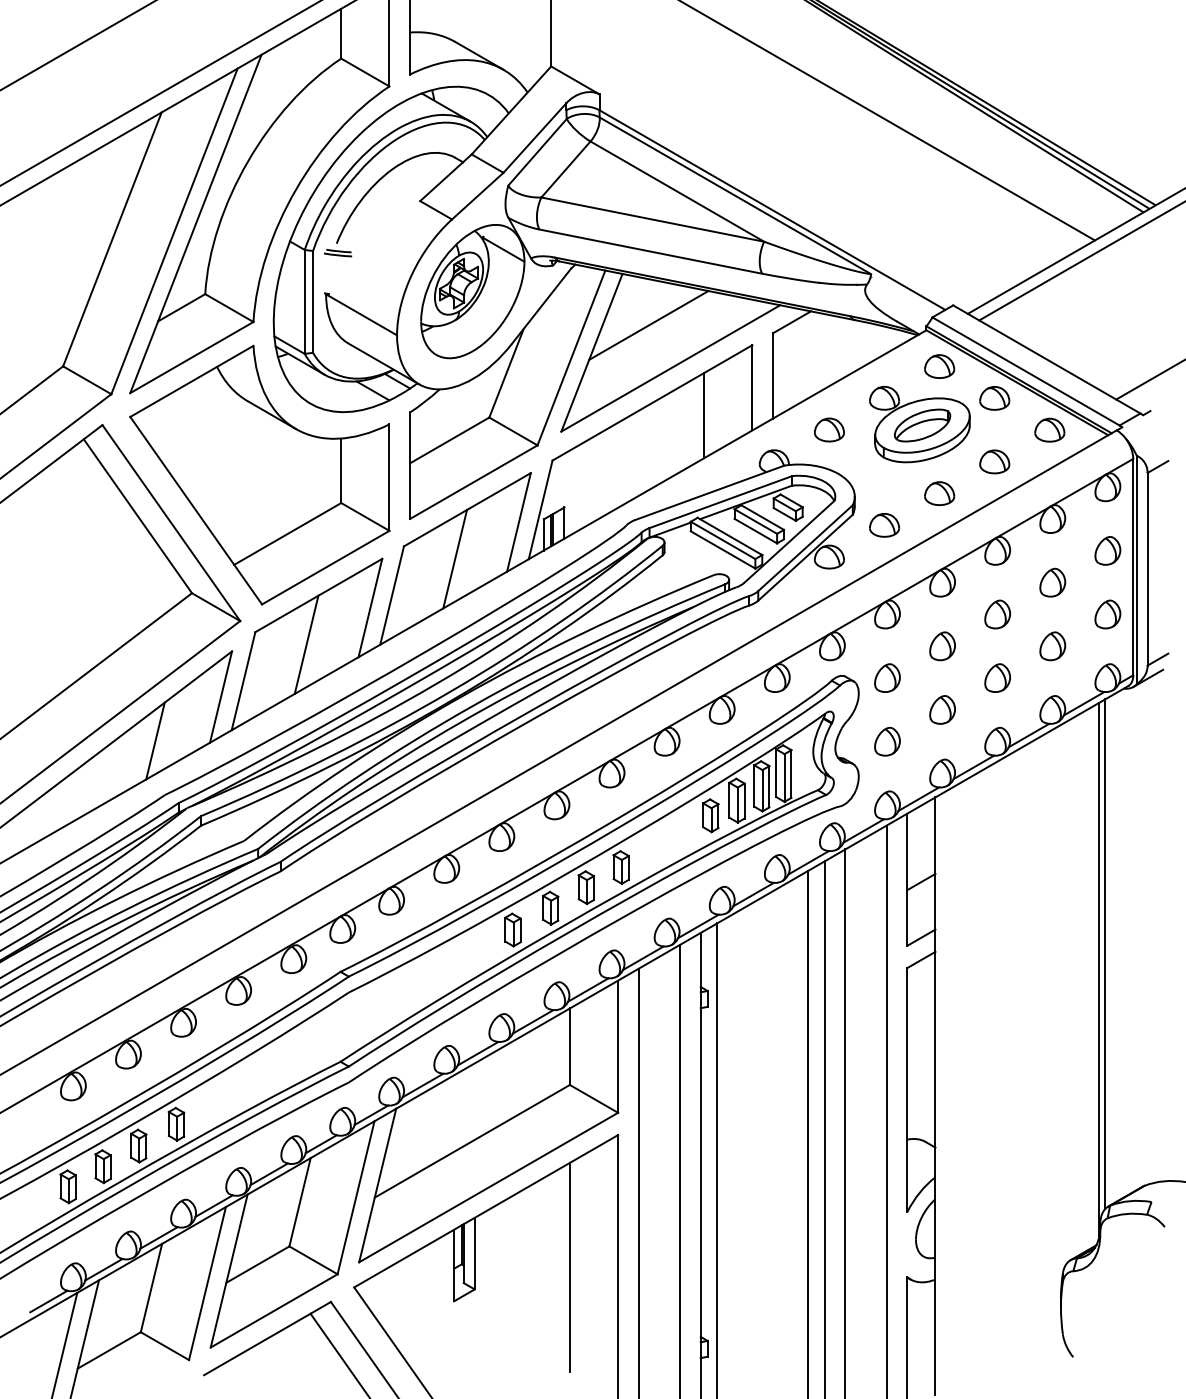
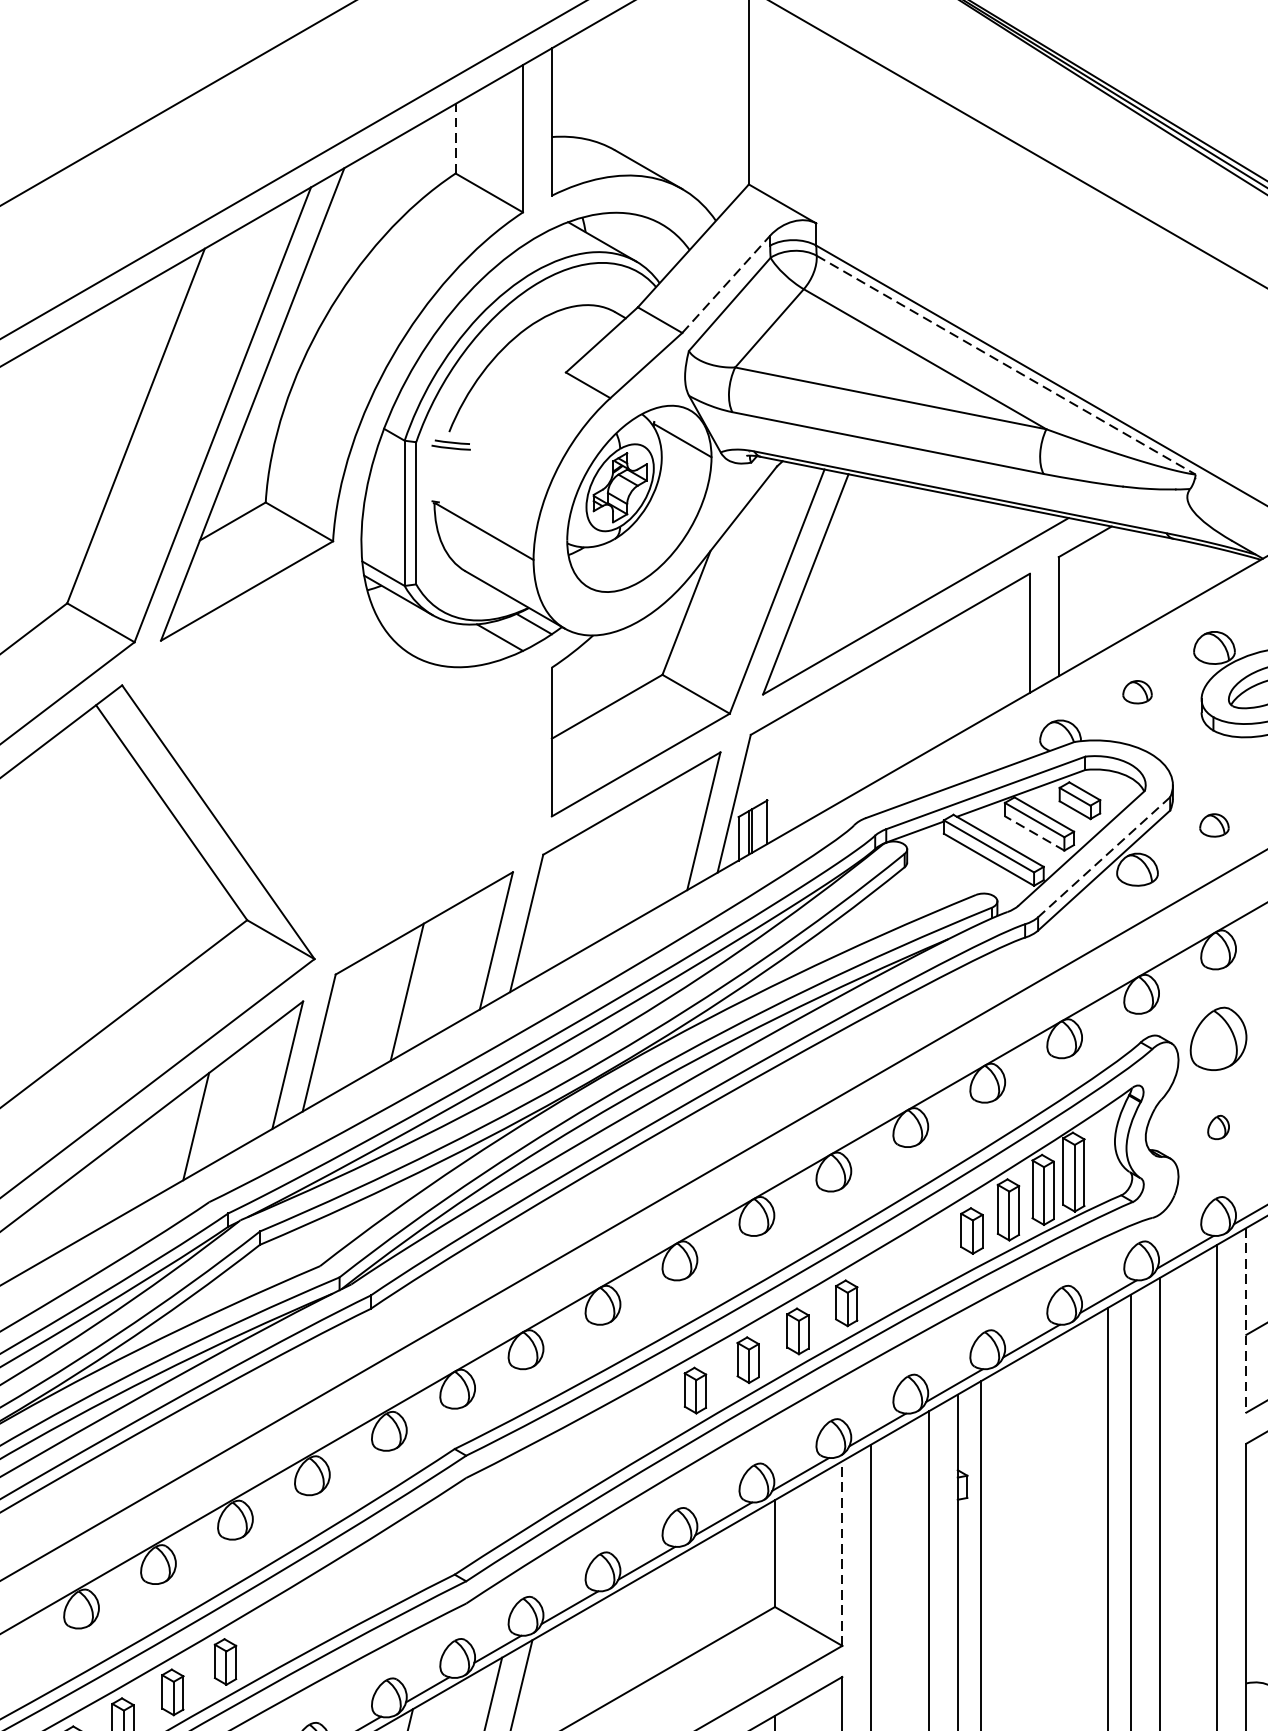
line: (341, 33) -> (456, 138), solid -> dashed
line: (534, 137) -> (725, 283), solid -> dashed
line: (735, 195) -> (1006, 364), solid -> dashed
line: (648, 325) -> (884, 546), removed
line: (704, 415) -> (963, 671), removed
part: (829, 429) -> (1137, 691), size x0.7
part: (259, 474) -> (341, 754), removed
part: (884, 525) -> (1214, 825), size x0.7
line: (755, 531) -> (1034, 833), solid -> dashed
line: (805, 548) -> (1104, 857), solid -> dashed
line: (455, 558) -> (615, 871), removed
part: (887, 677) -> (1218, 1037), size x1.6
part: (887, 741) -> (1218, 1127), size x0.6
line: (907, 880) -> (1246, 1321), solid -> dashed
line: (618, 1046) -> (842, 1553), solid -> dashed

